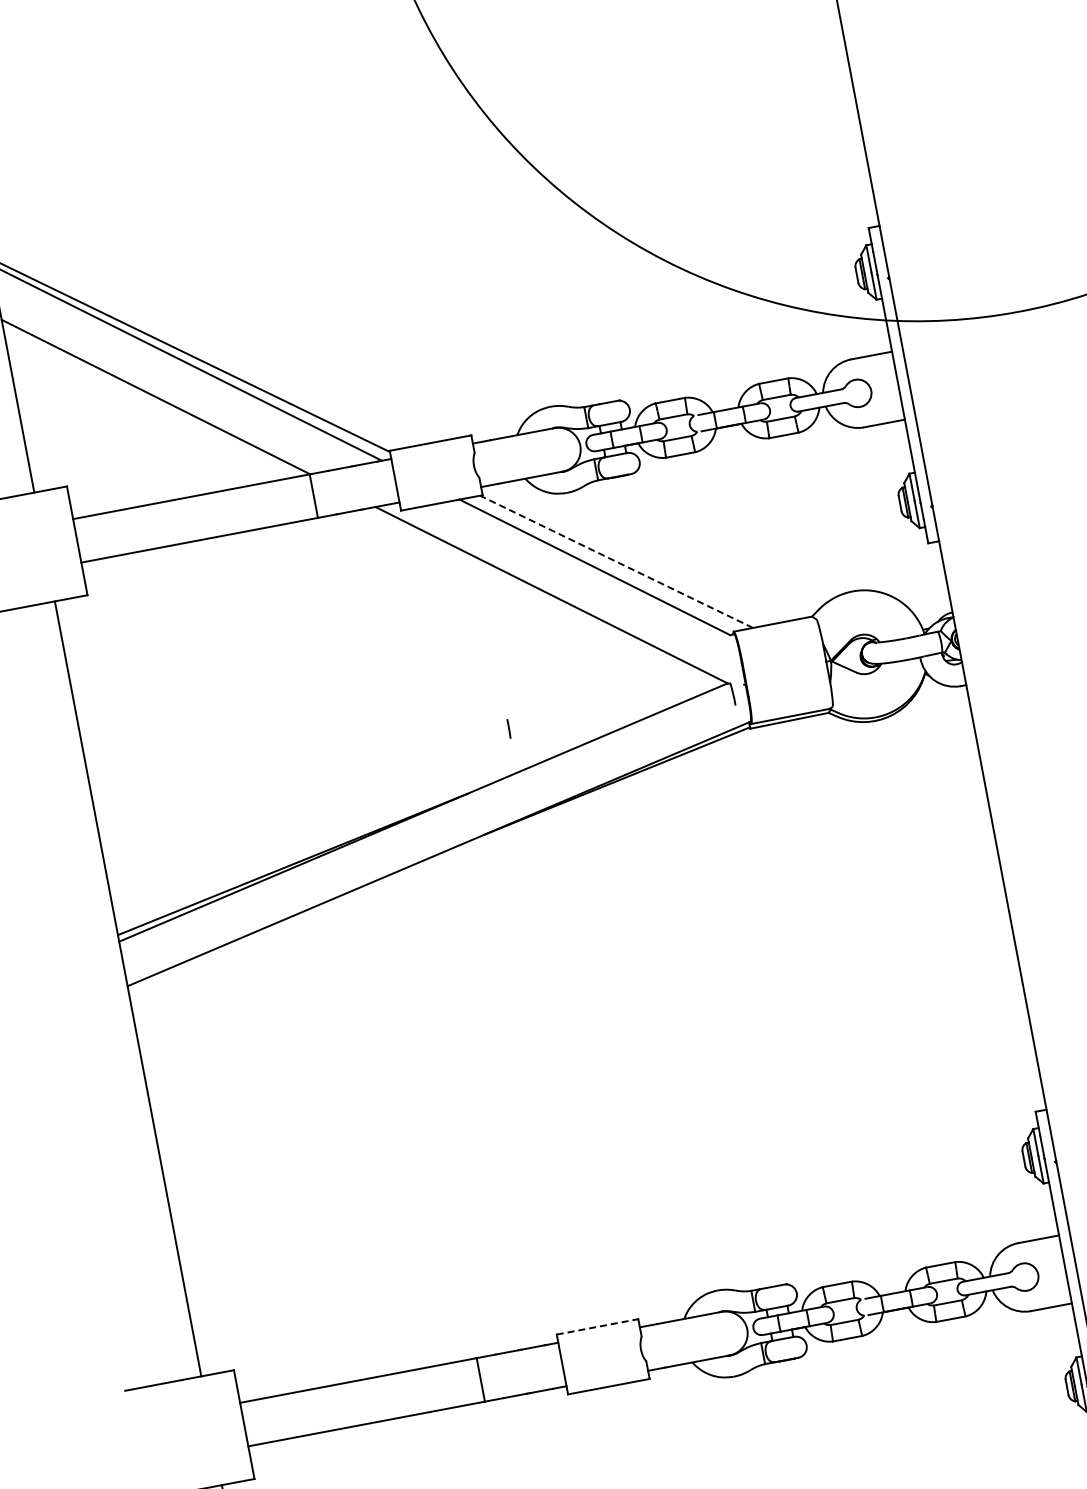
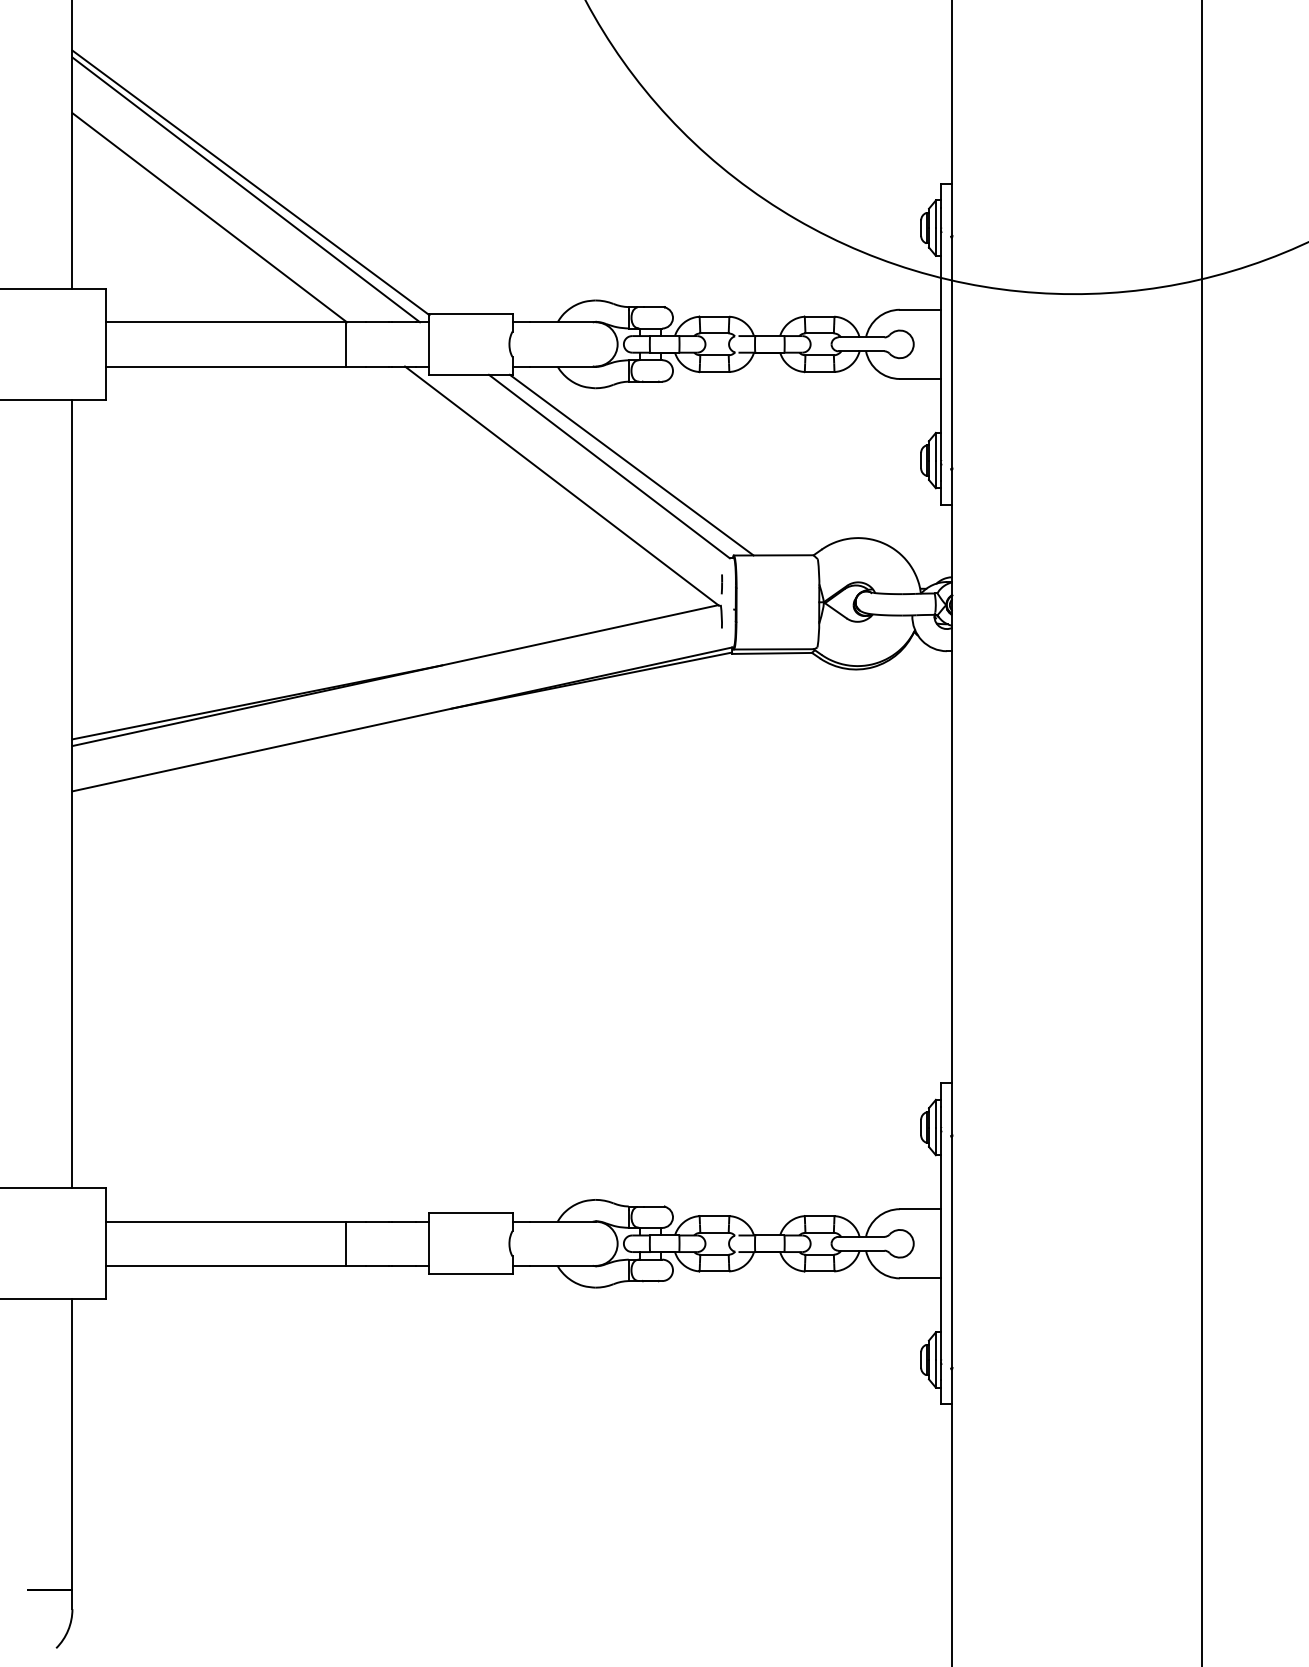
line: (616, 562) -> (631, 465), dashed -> solid
line: (508, 729) -> (721, 584), moved
line: (597, 1327) -> (470, 1213), dashed -> solid

